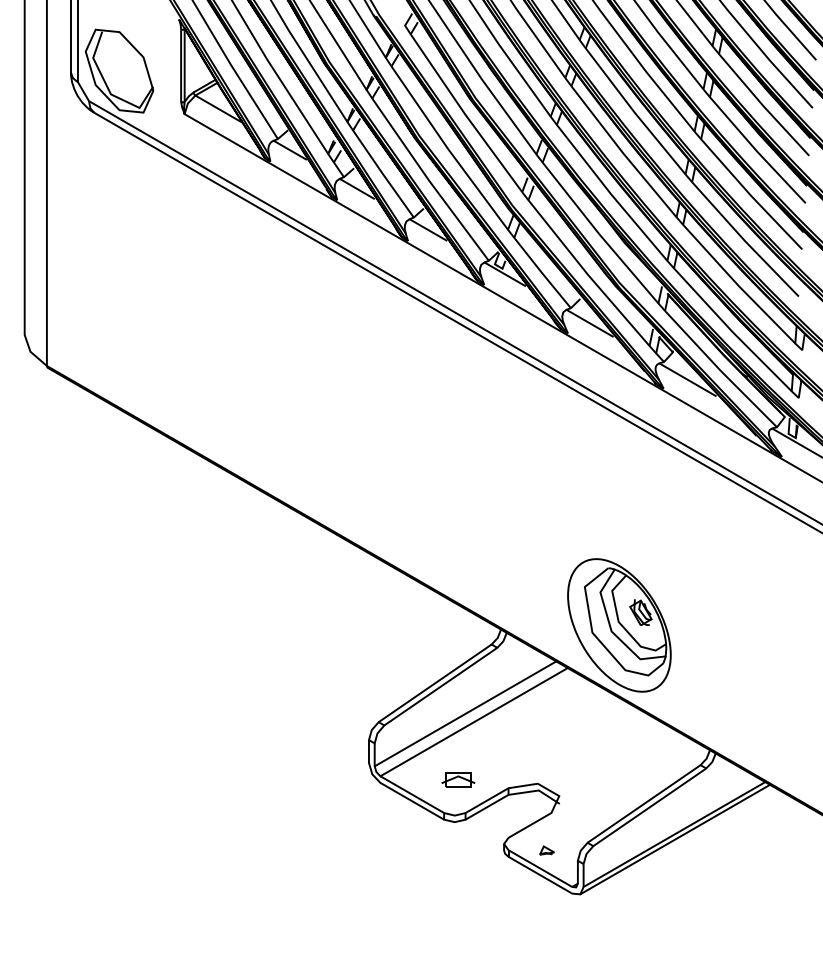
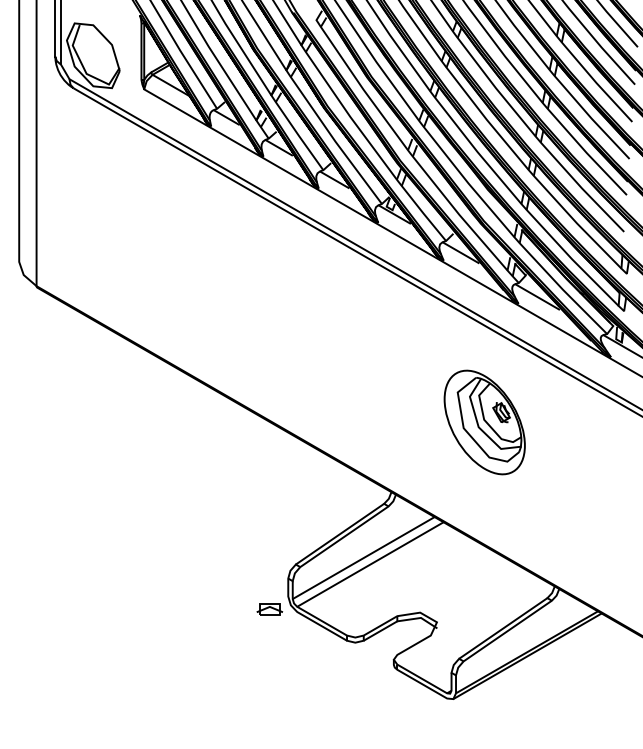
part: (619, 625) -> (484, 422), moved
part: (458, 779) -> (269, 609), moved
part: (546, 850) -> (427, 664), removed

